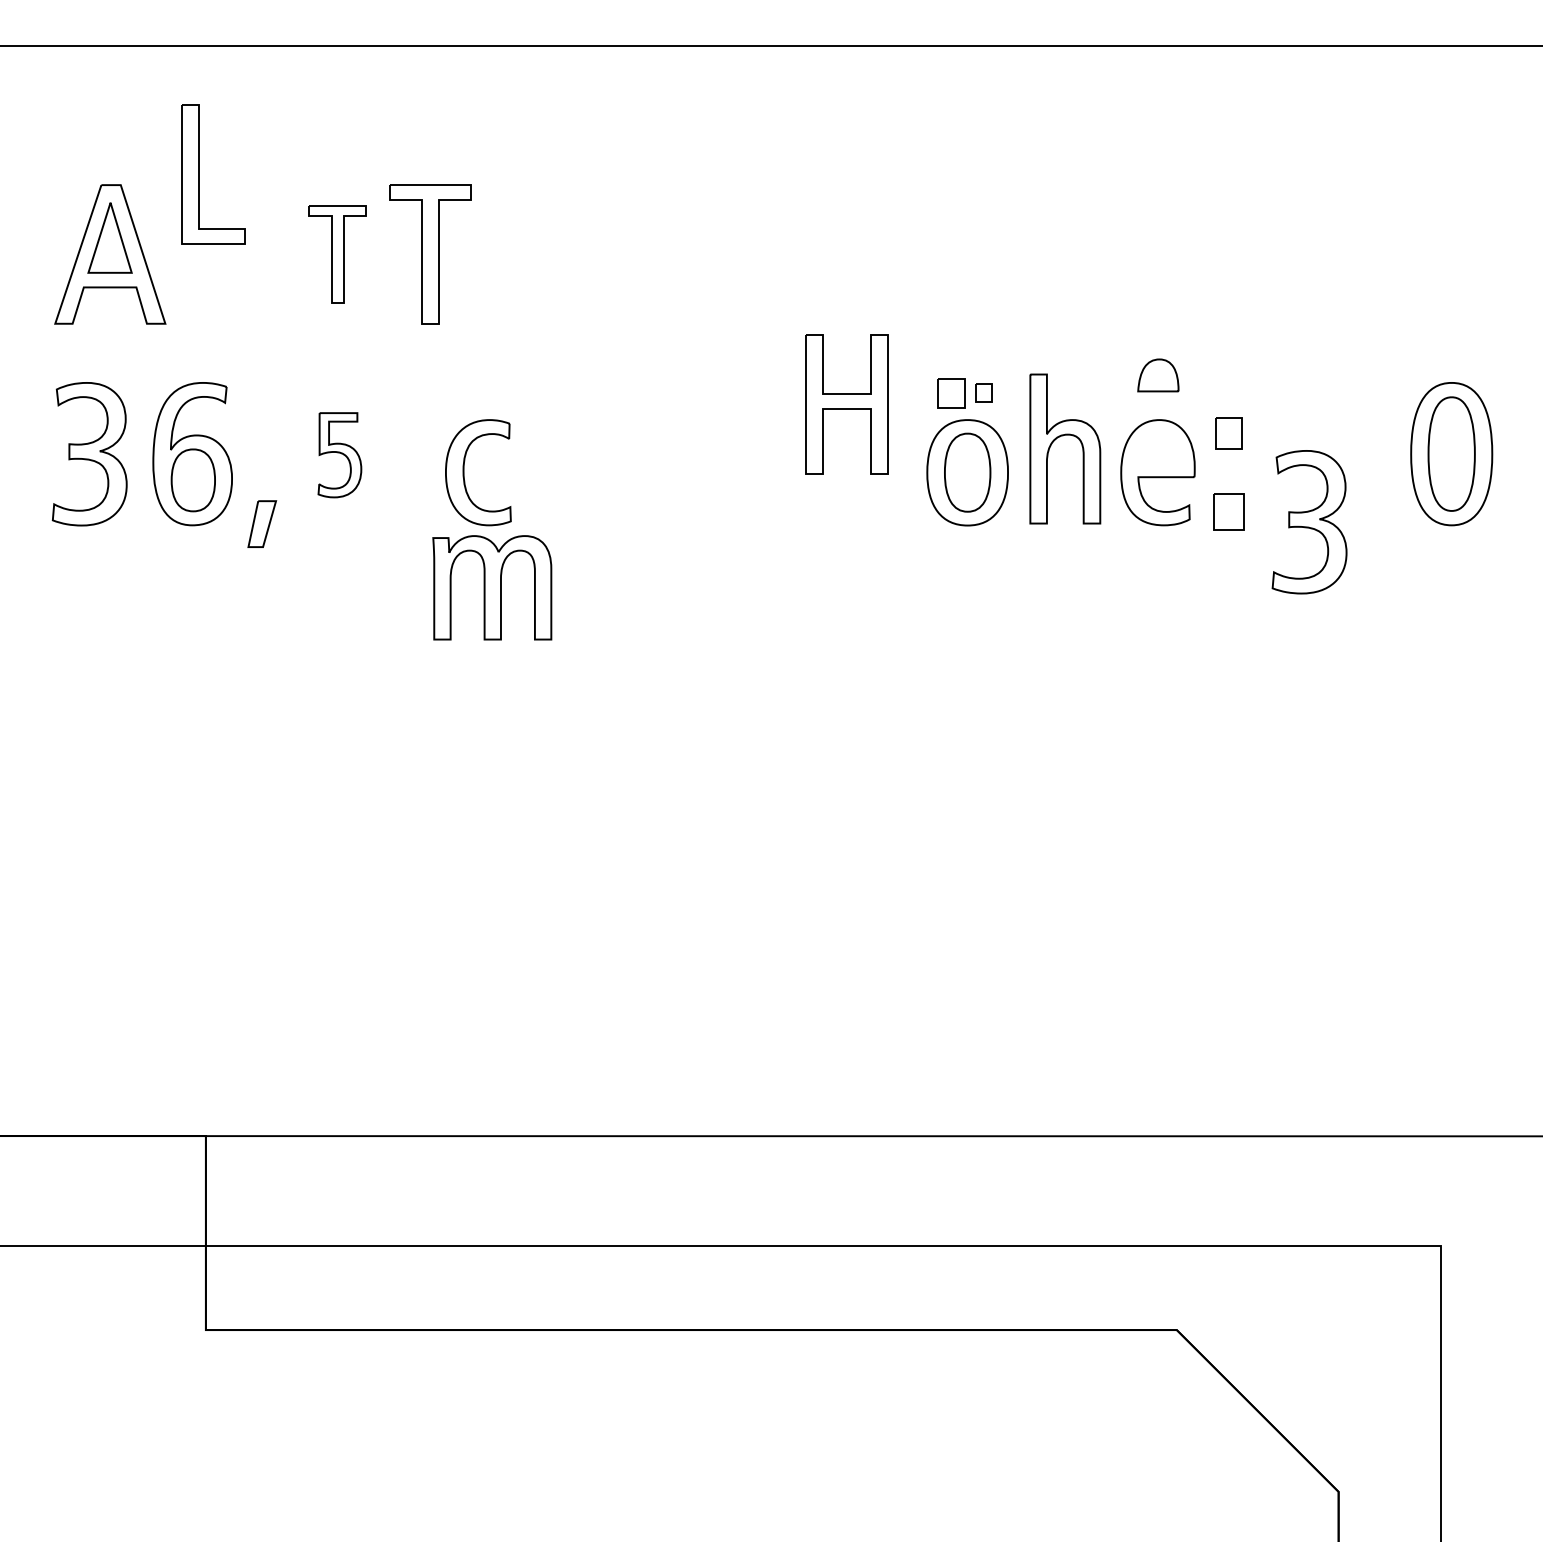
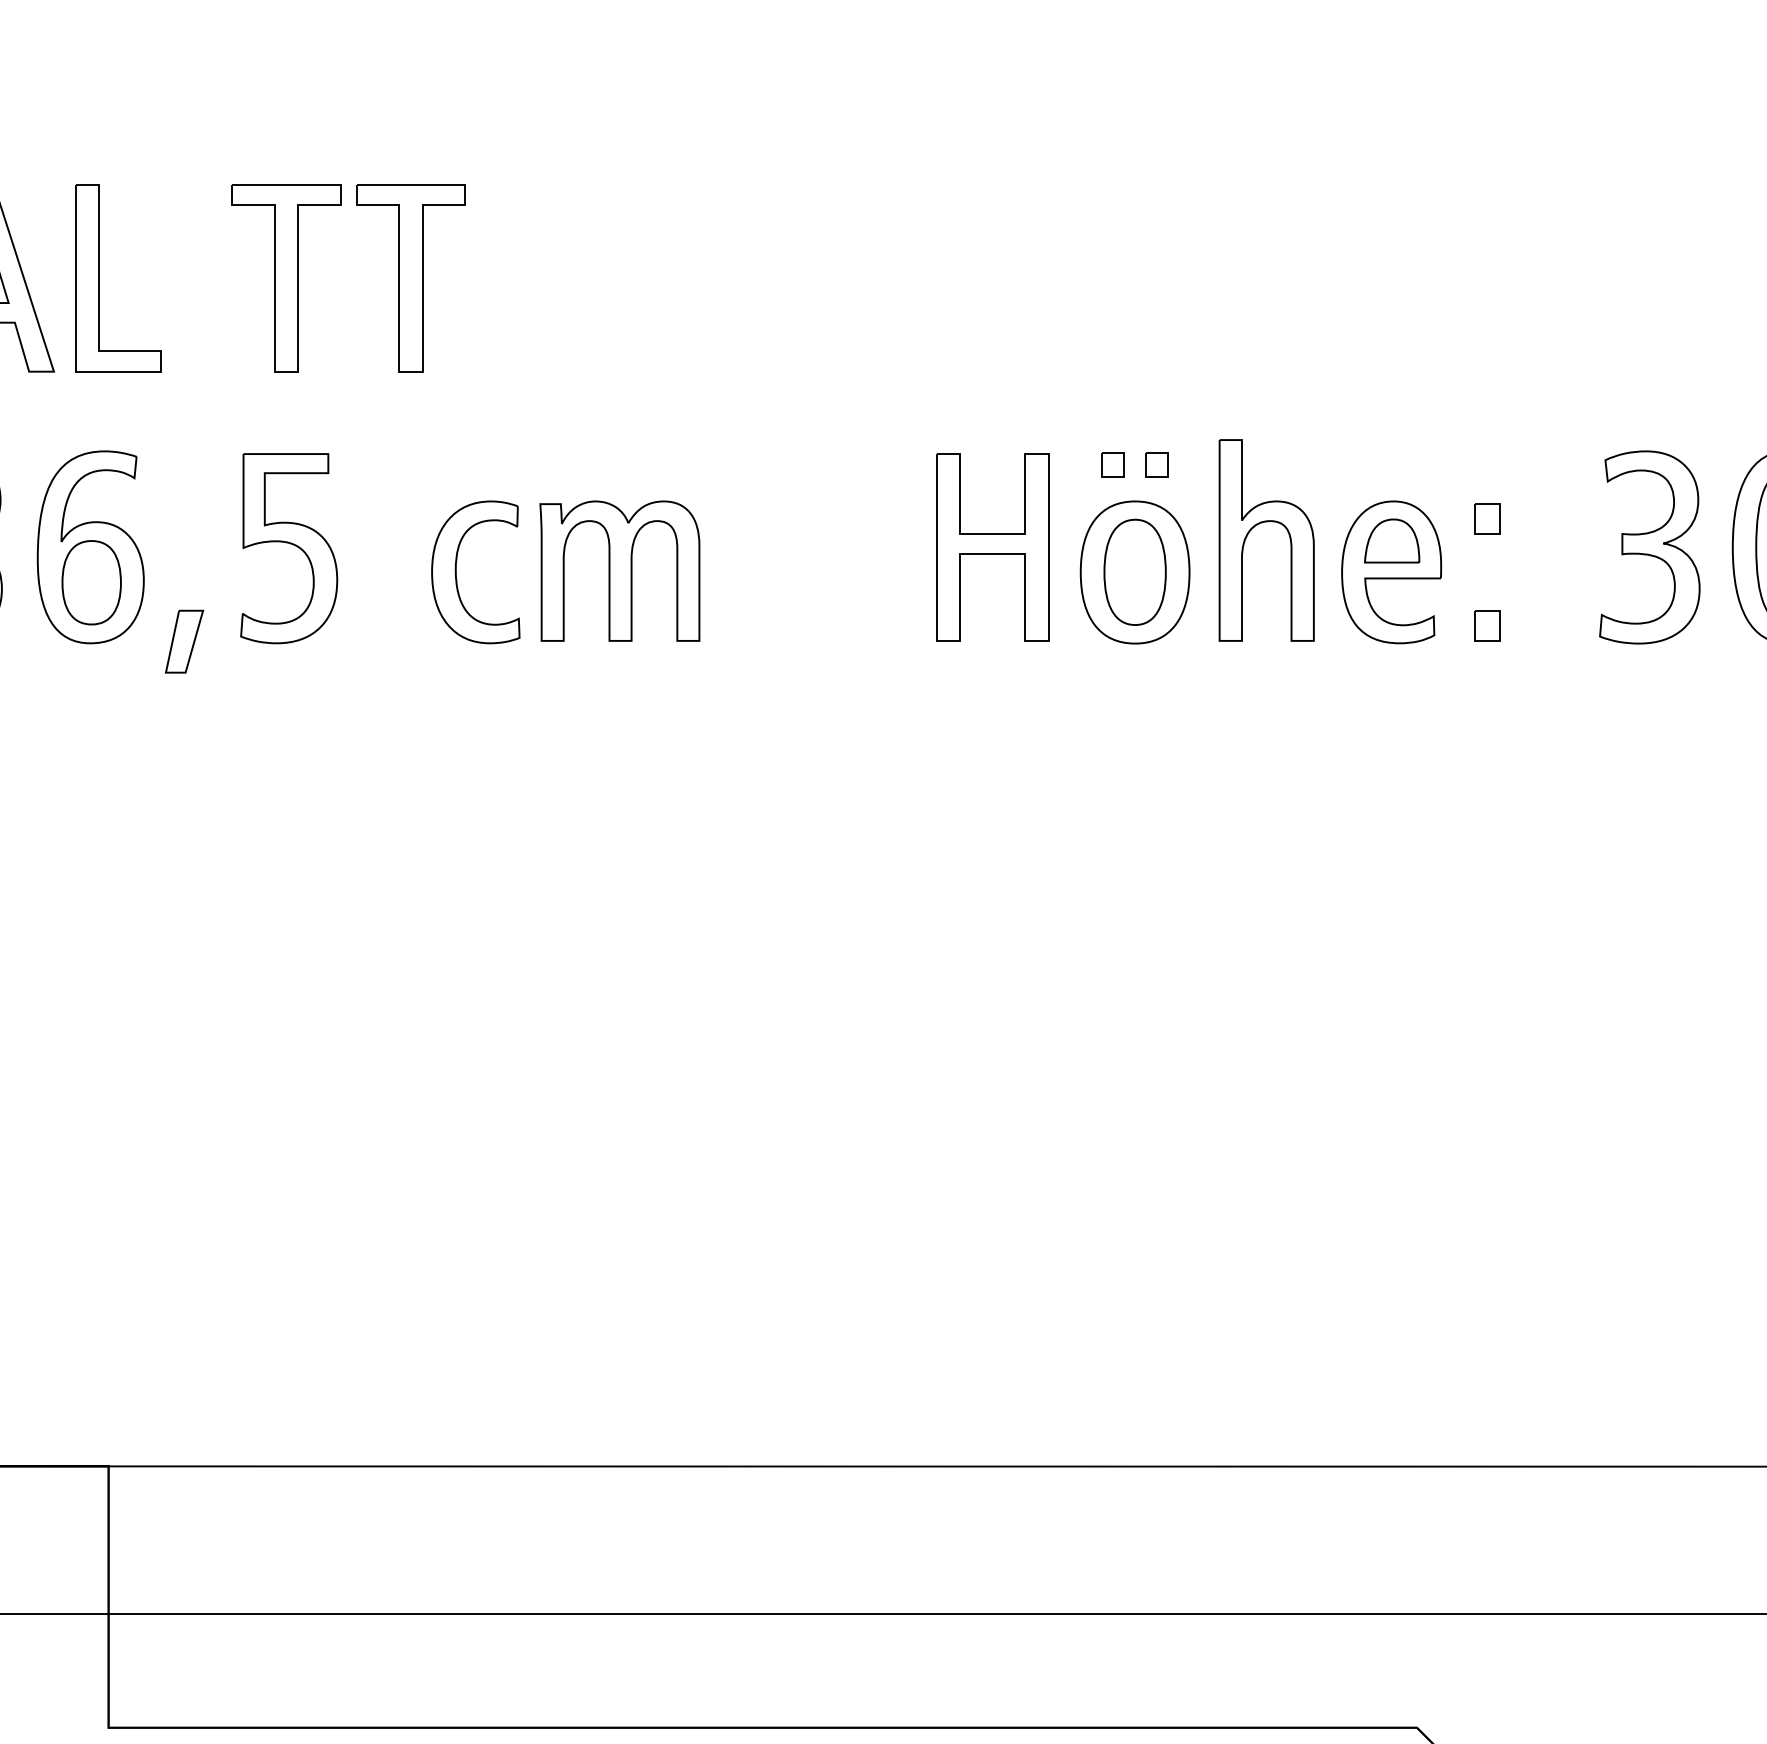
part: (199, 174) -> (99, 278), moved
part: (337, 254) -> (285, 278), size x1.43
part: (1158, 375) -> (1392, 541), moved
part: (951, 392) -> (1113, 464), size x0.62
part: (846, 404) -> (992, 547), moved
part: (1228, 432) -> (1486, 518), size x0.71
part: (339, 455) -> (288, 549), size x1.67
part: (1228, 512) -> (1486, 626), size x0.62
part: (1309, 522) -> (1649, 547), moved
part: (492, 587) -> (620, 570), moved

